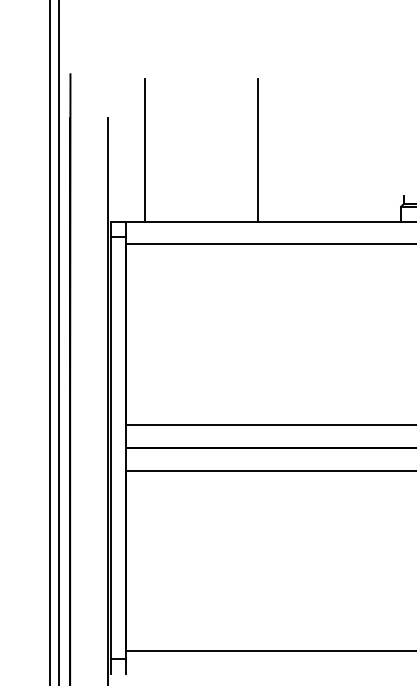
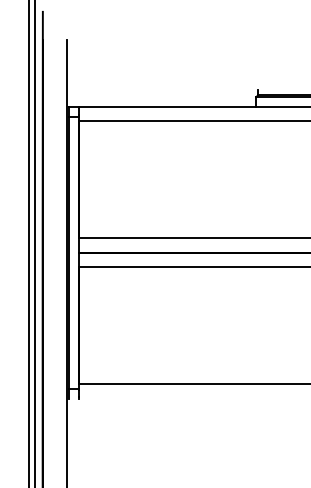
line: (145, 150) -> (91, 60), removed
line: (258, 150) -> (164, 60), removed

